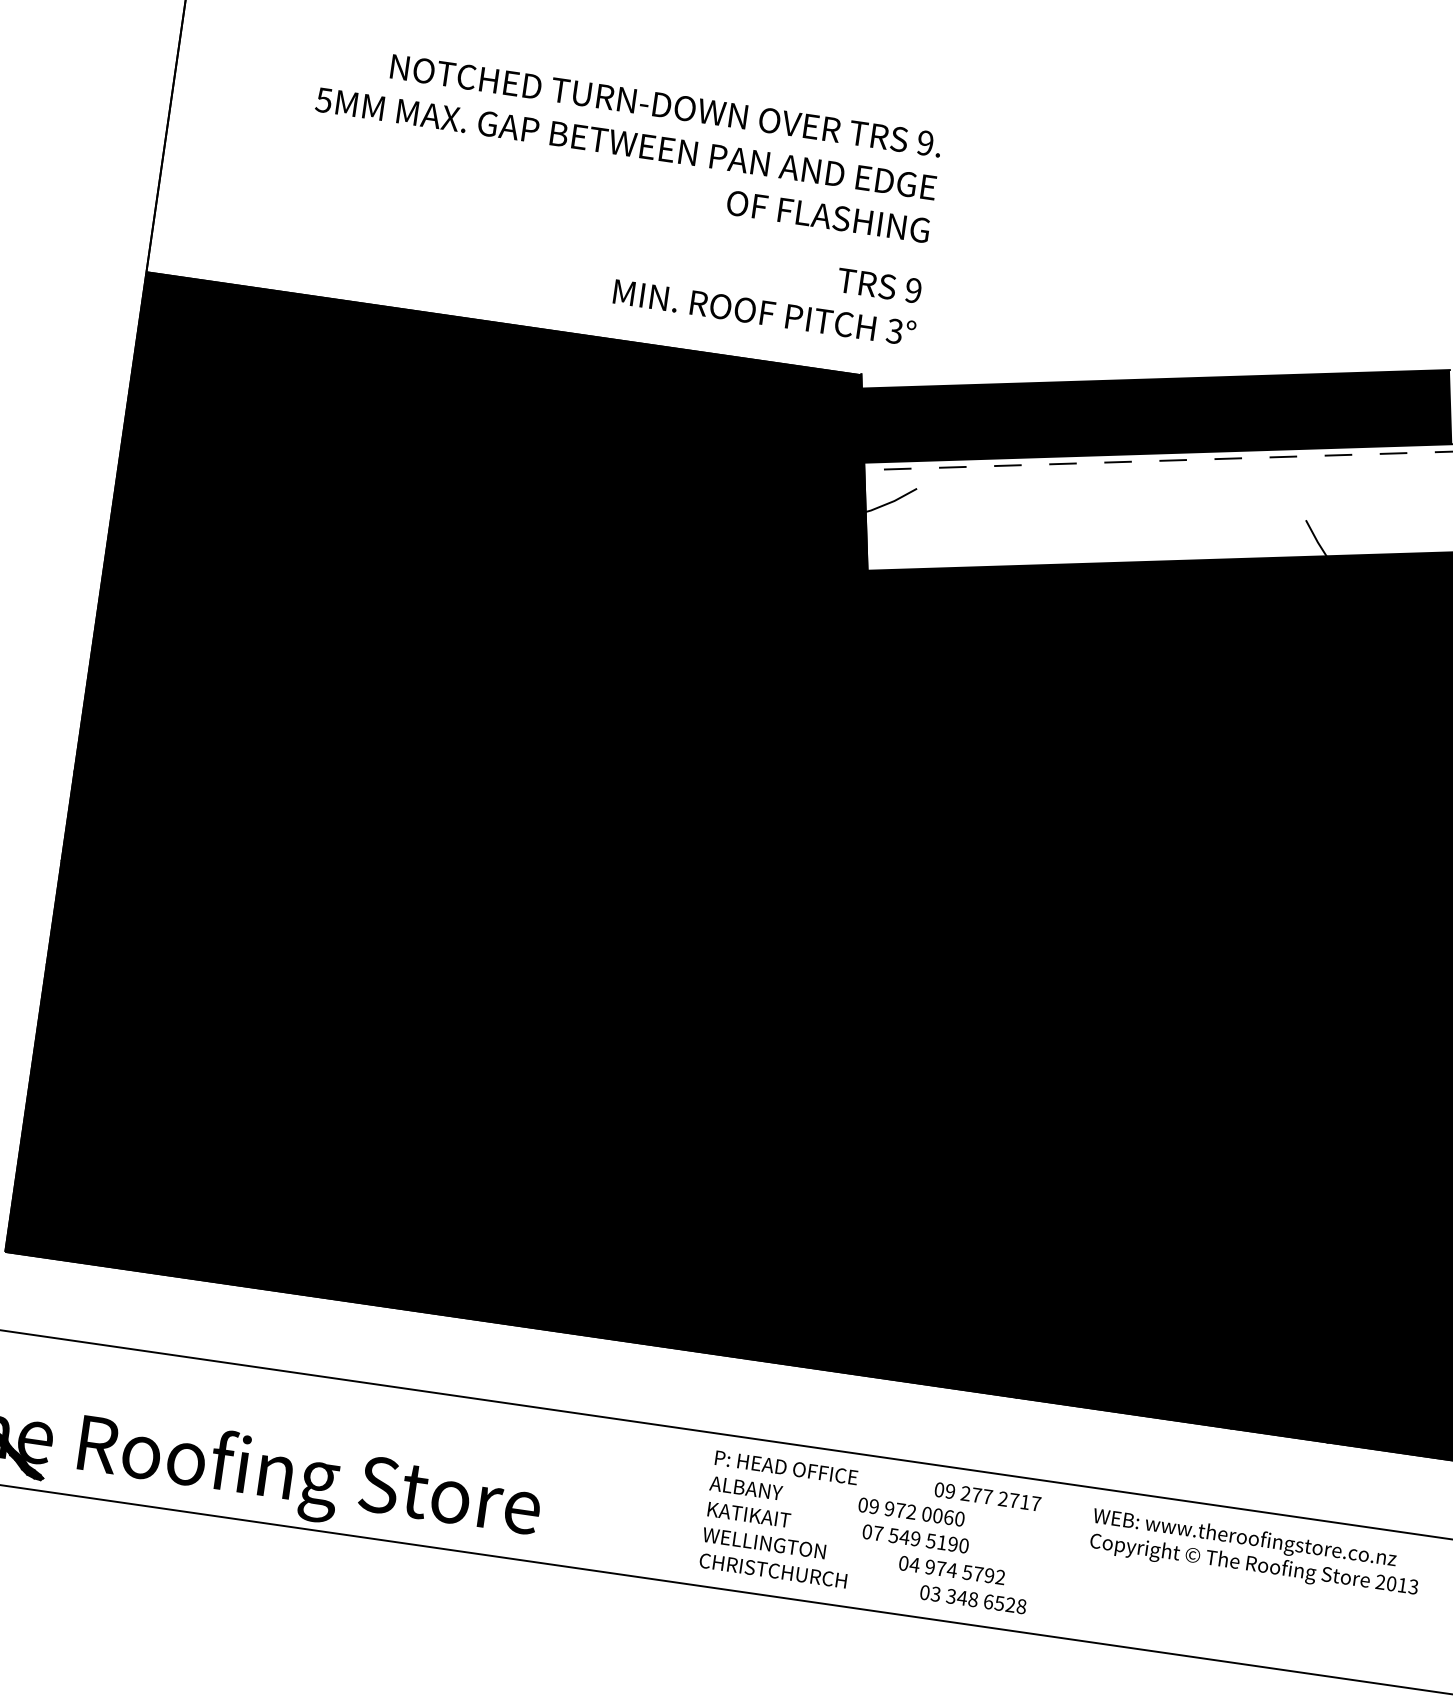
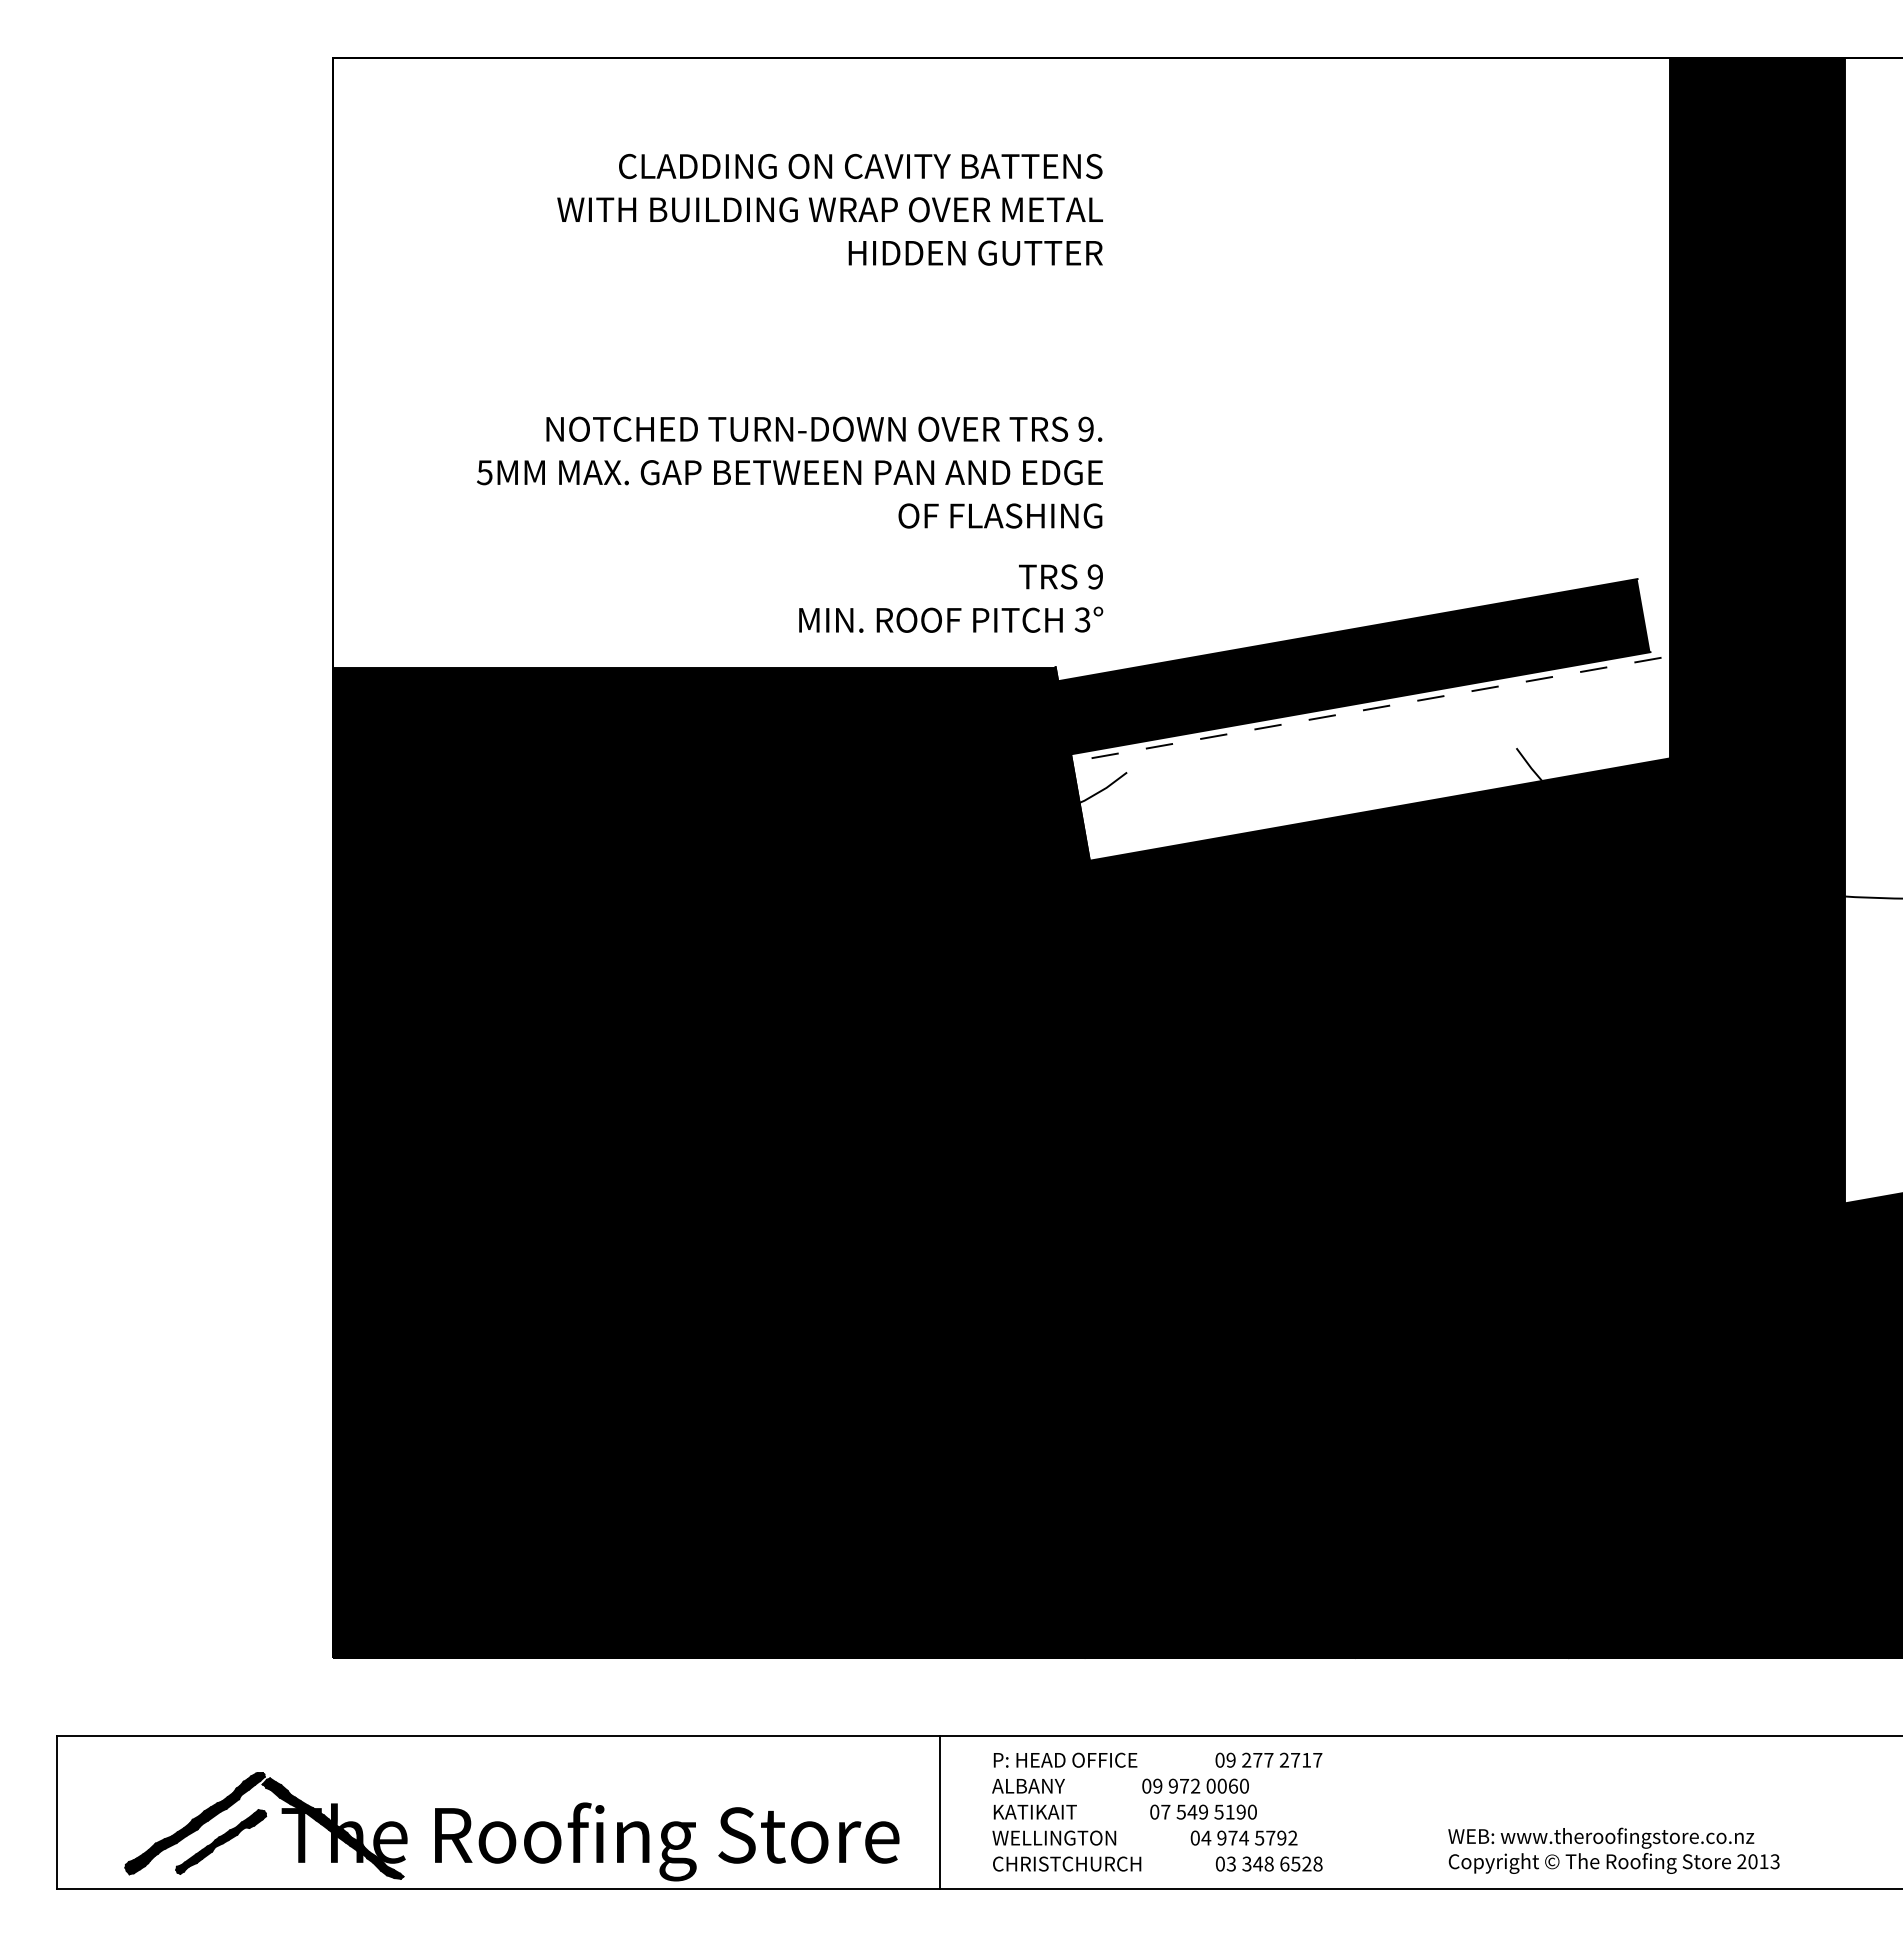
line: (583, 1491) -> (939, 1812), added
text: (870, 1531) -> (1157, 1811), moved
text: (1255, 1552) -> (1613, 1850), moved

